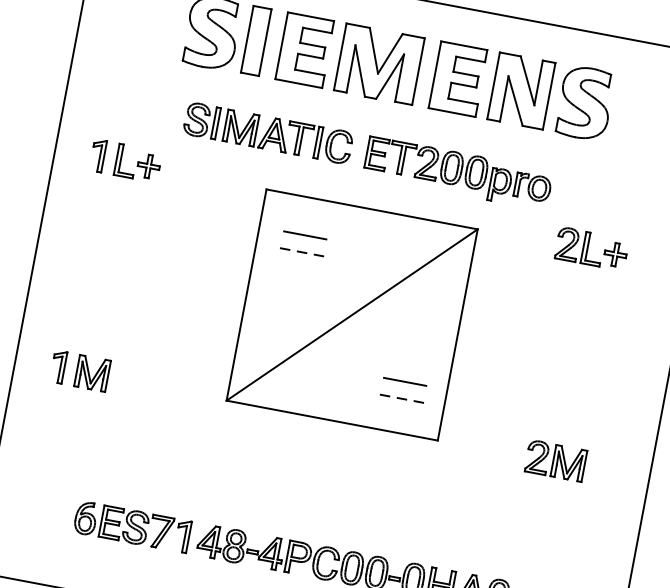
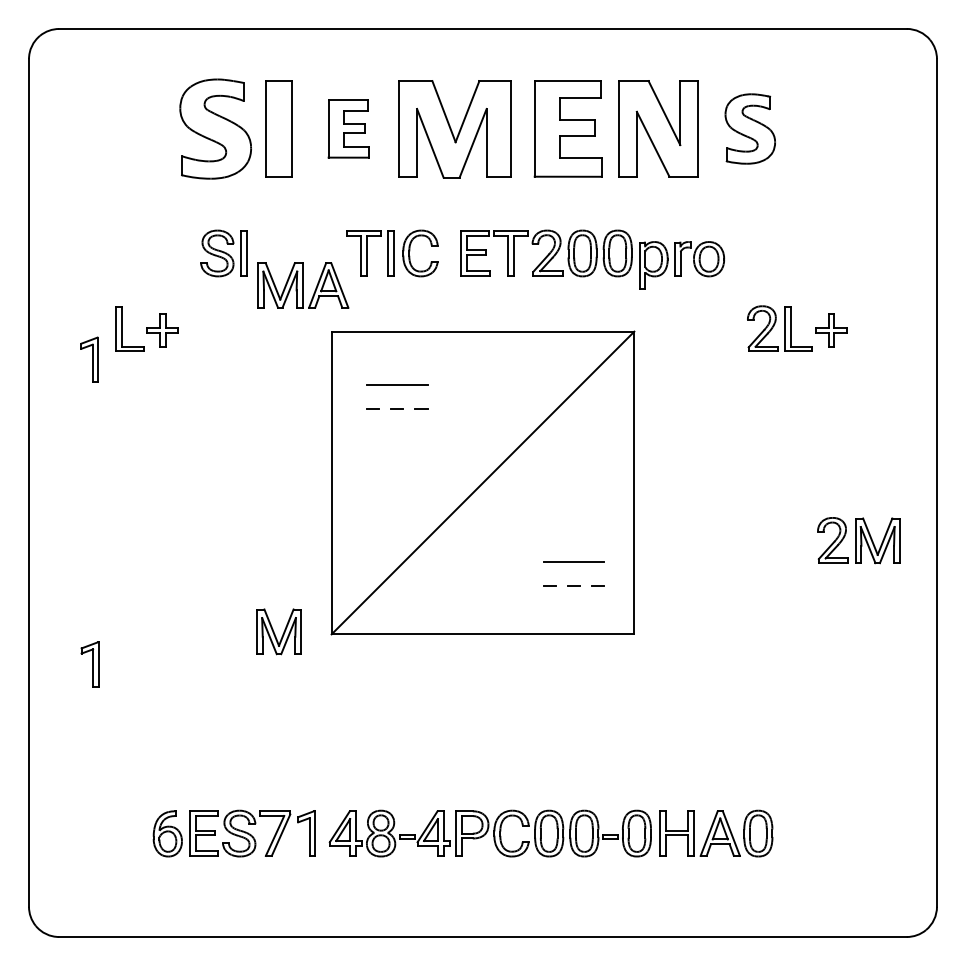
part: (305, 49) -> (348, 128), size x0.6
part: (585, 102) -> (750, 128), size x0.7
part: (257, 131) -> (303, 285), moved
part: (97, 155) -> (89, 359), moved
part: (58, 366) -> (89, 664), moved
part: (92, 373) -> (278, 631), moved
part: (555, 460) -> (858, 540), moved

